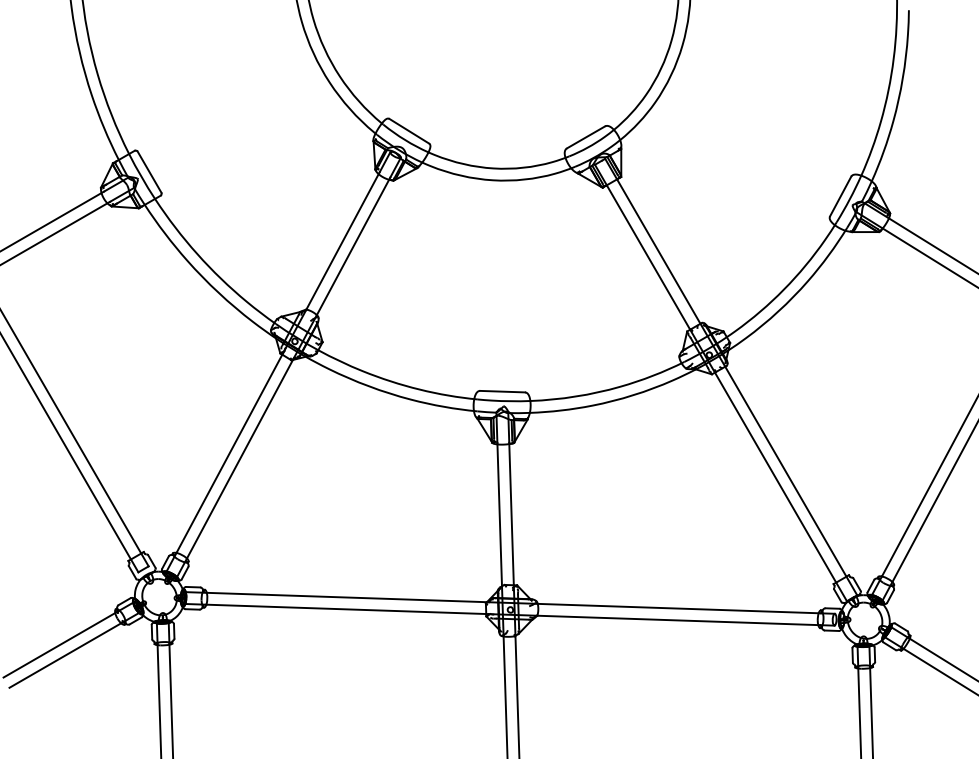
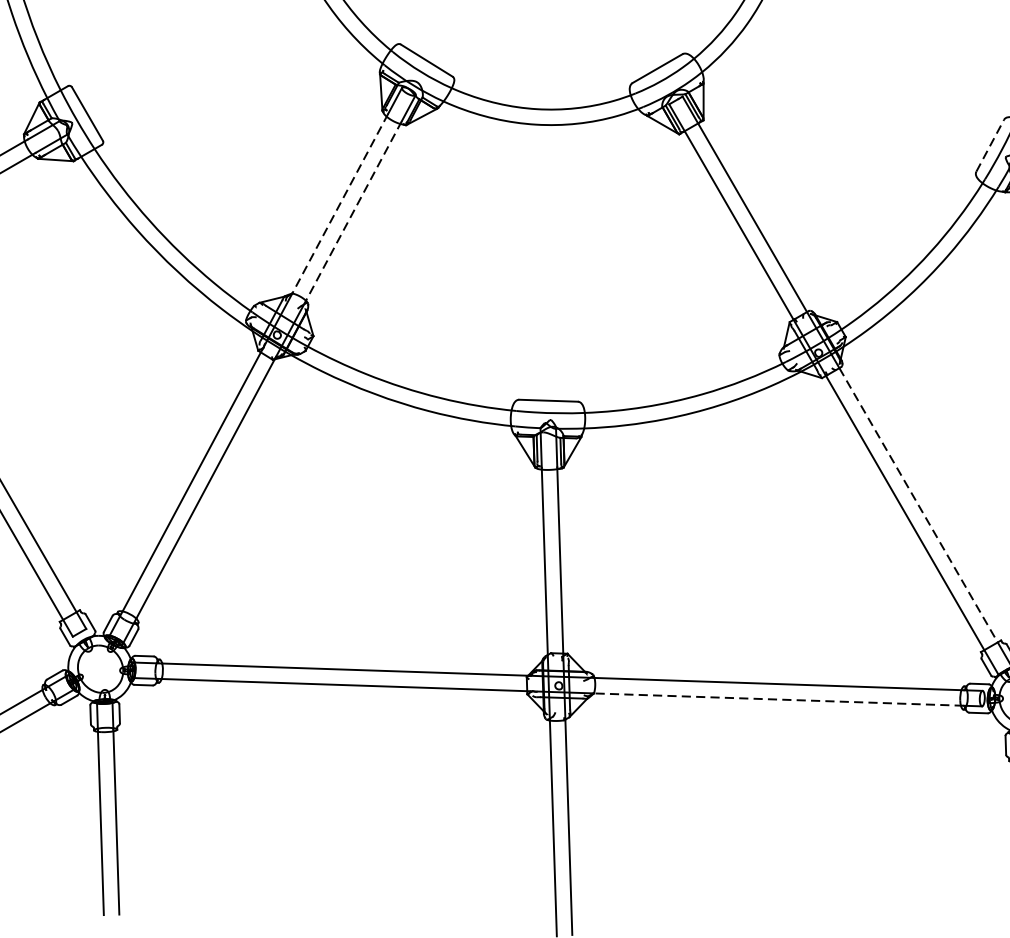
line: (840, 196) -> (989, 145), solid -> dashed
line: (343, 240) -> (340, 203), solid -> dashed
line: (353, 246) -> (353, 211), solid -> dashed
line: (786, 472) -> (919, 506), solid -> dashed
line: (678, 620) -> (778, 699), solid -> dashed

